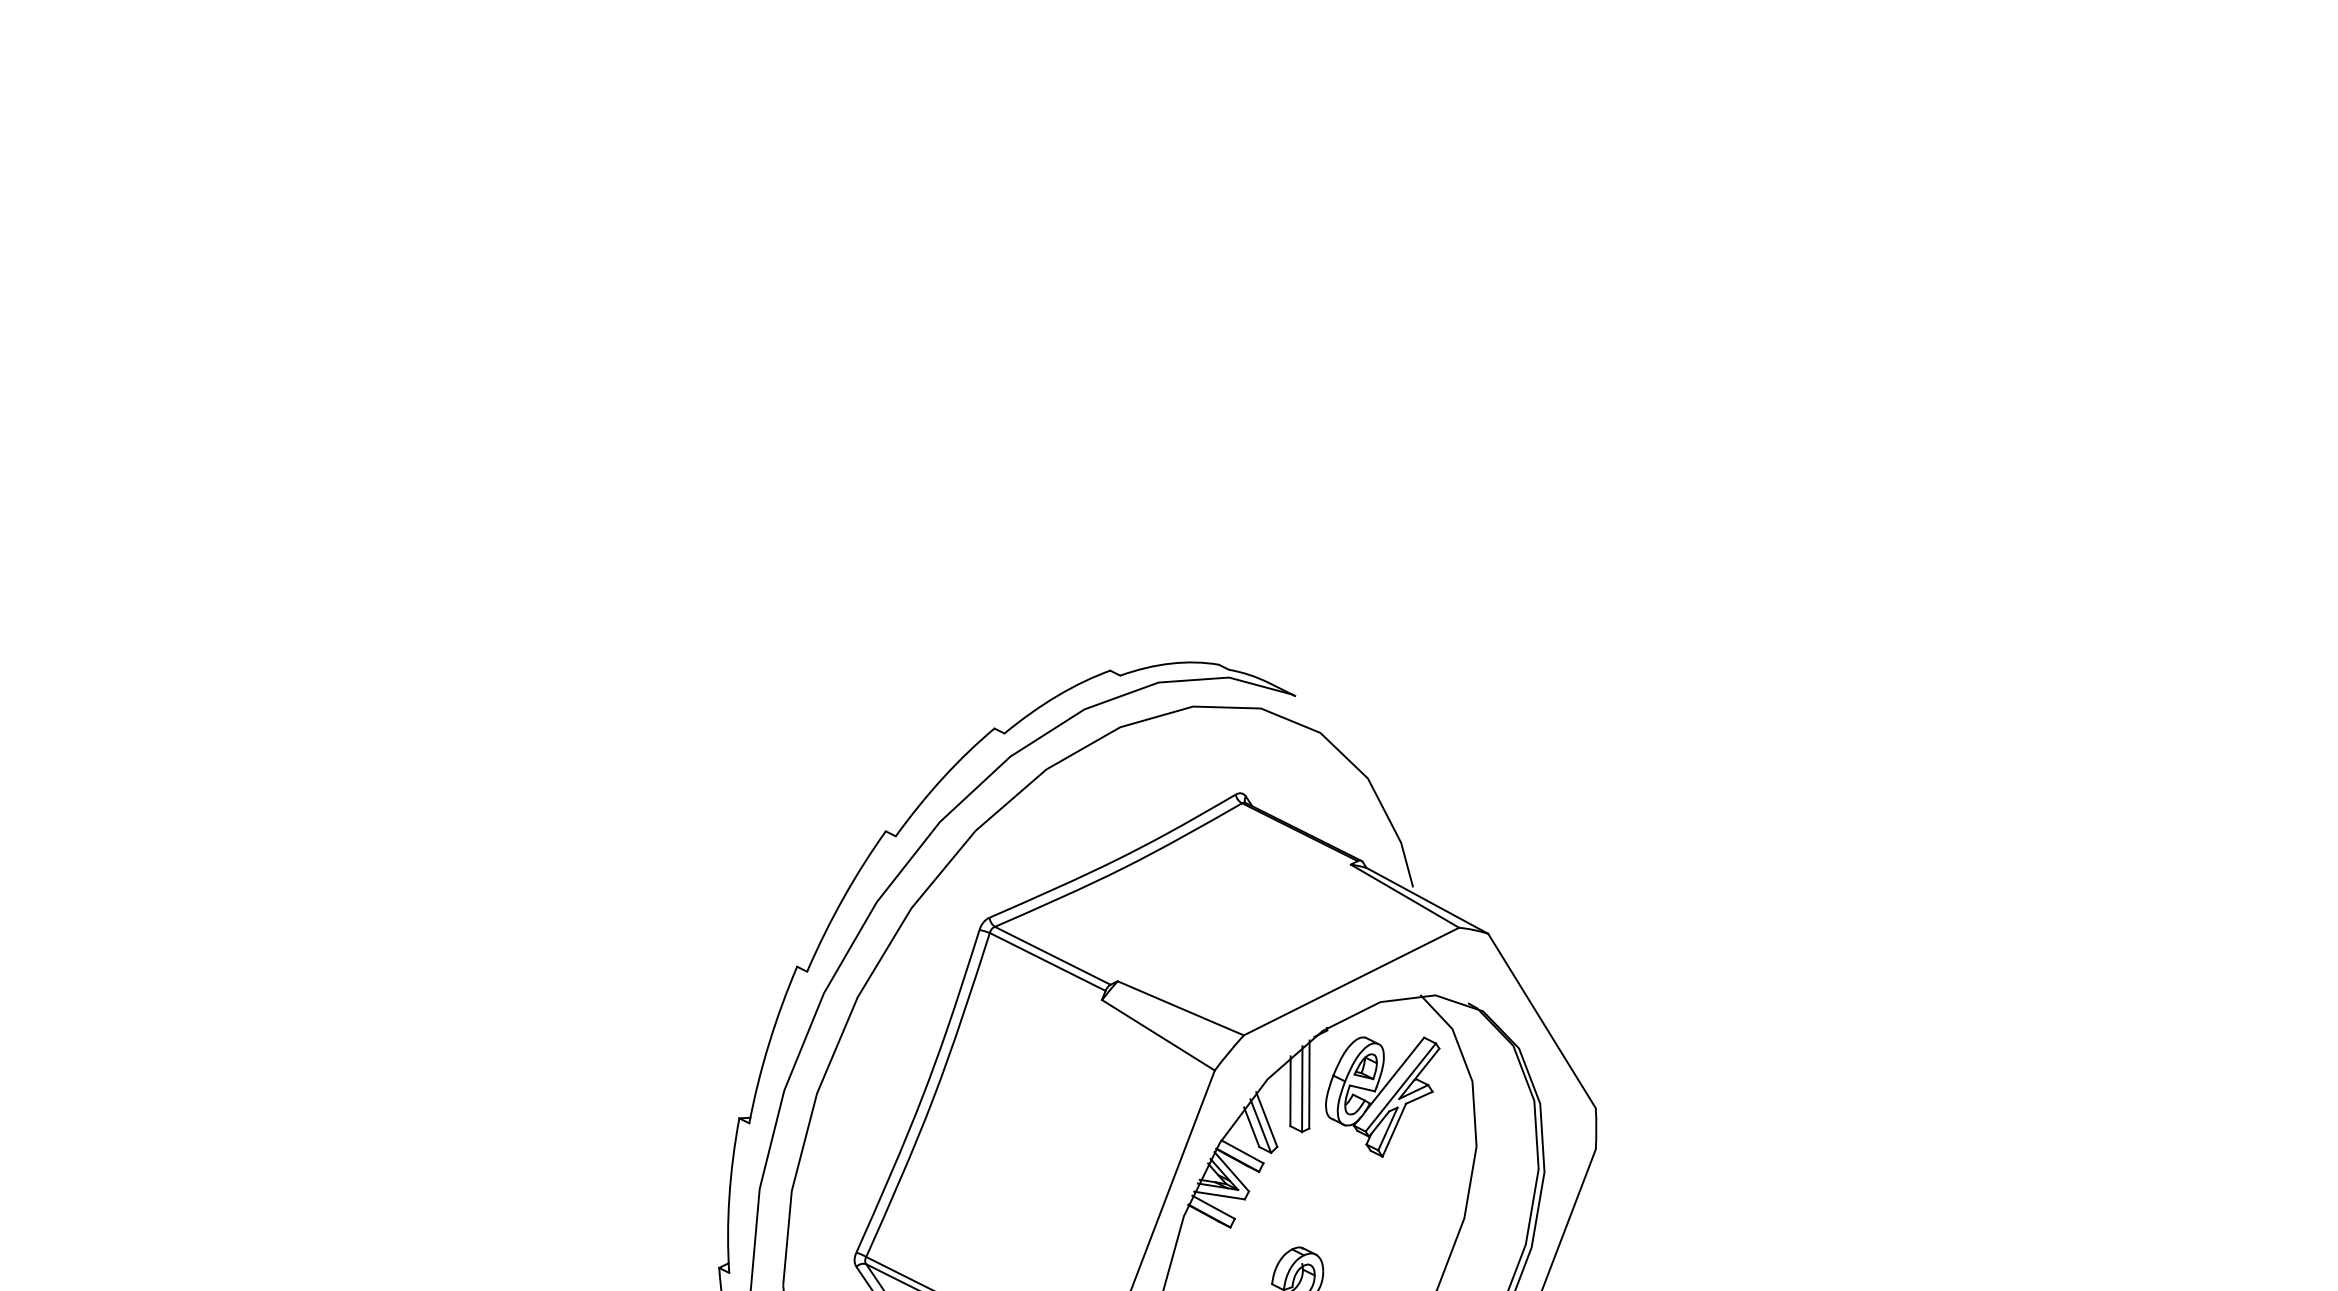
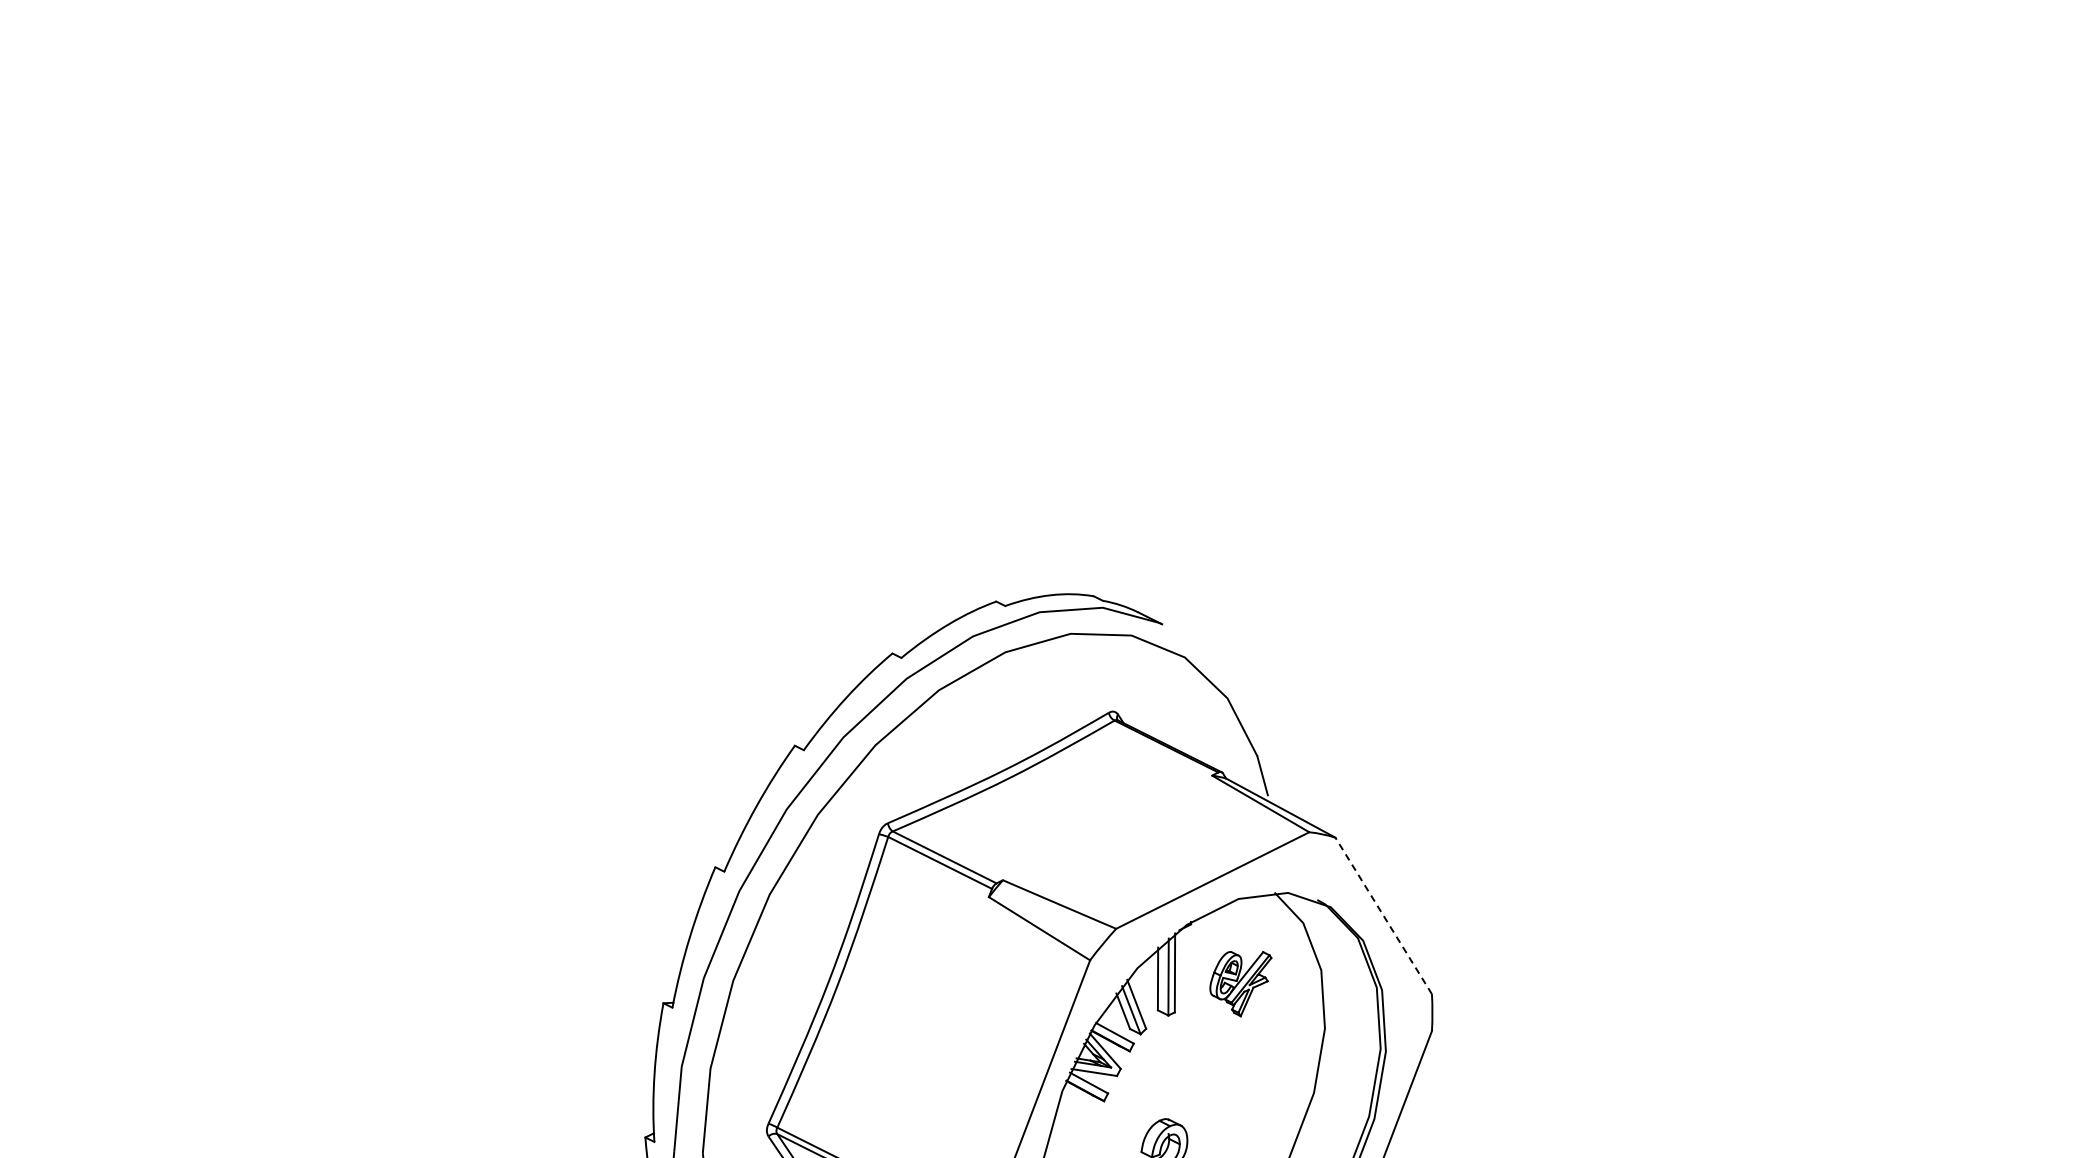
line: (1541, 1020) -> (1383, 915), solid -> dashed
part: (1382, 1096) -> (1240, 983), size x0.6

